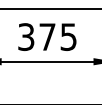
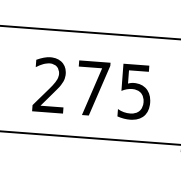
text: (26, 37) -> (50, 86), 375 -> 275

